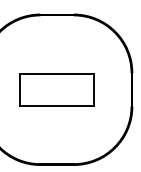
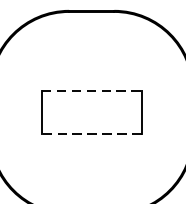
line: (57, 73) -> (92, 90), solid -> dashed
line: (57, 105) -> (92, 133), solid -> dashed

